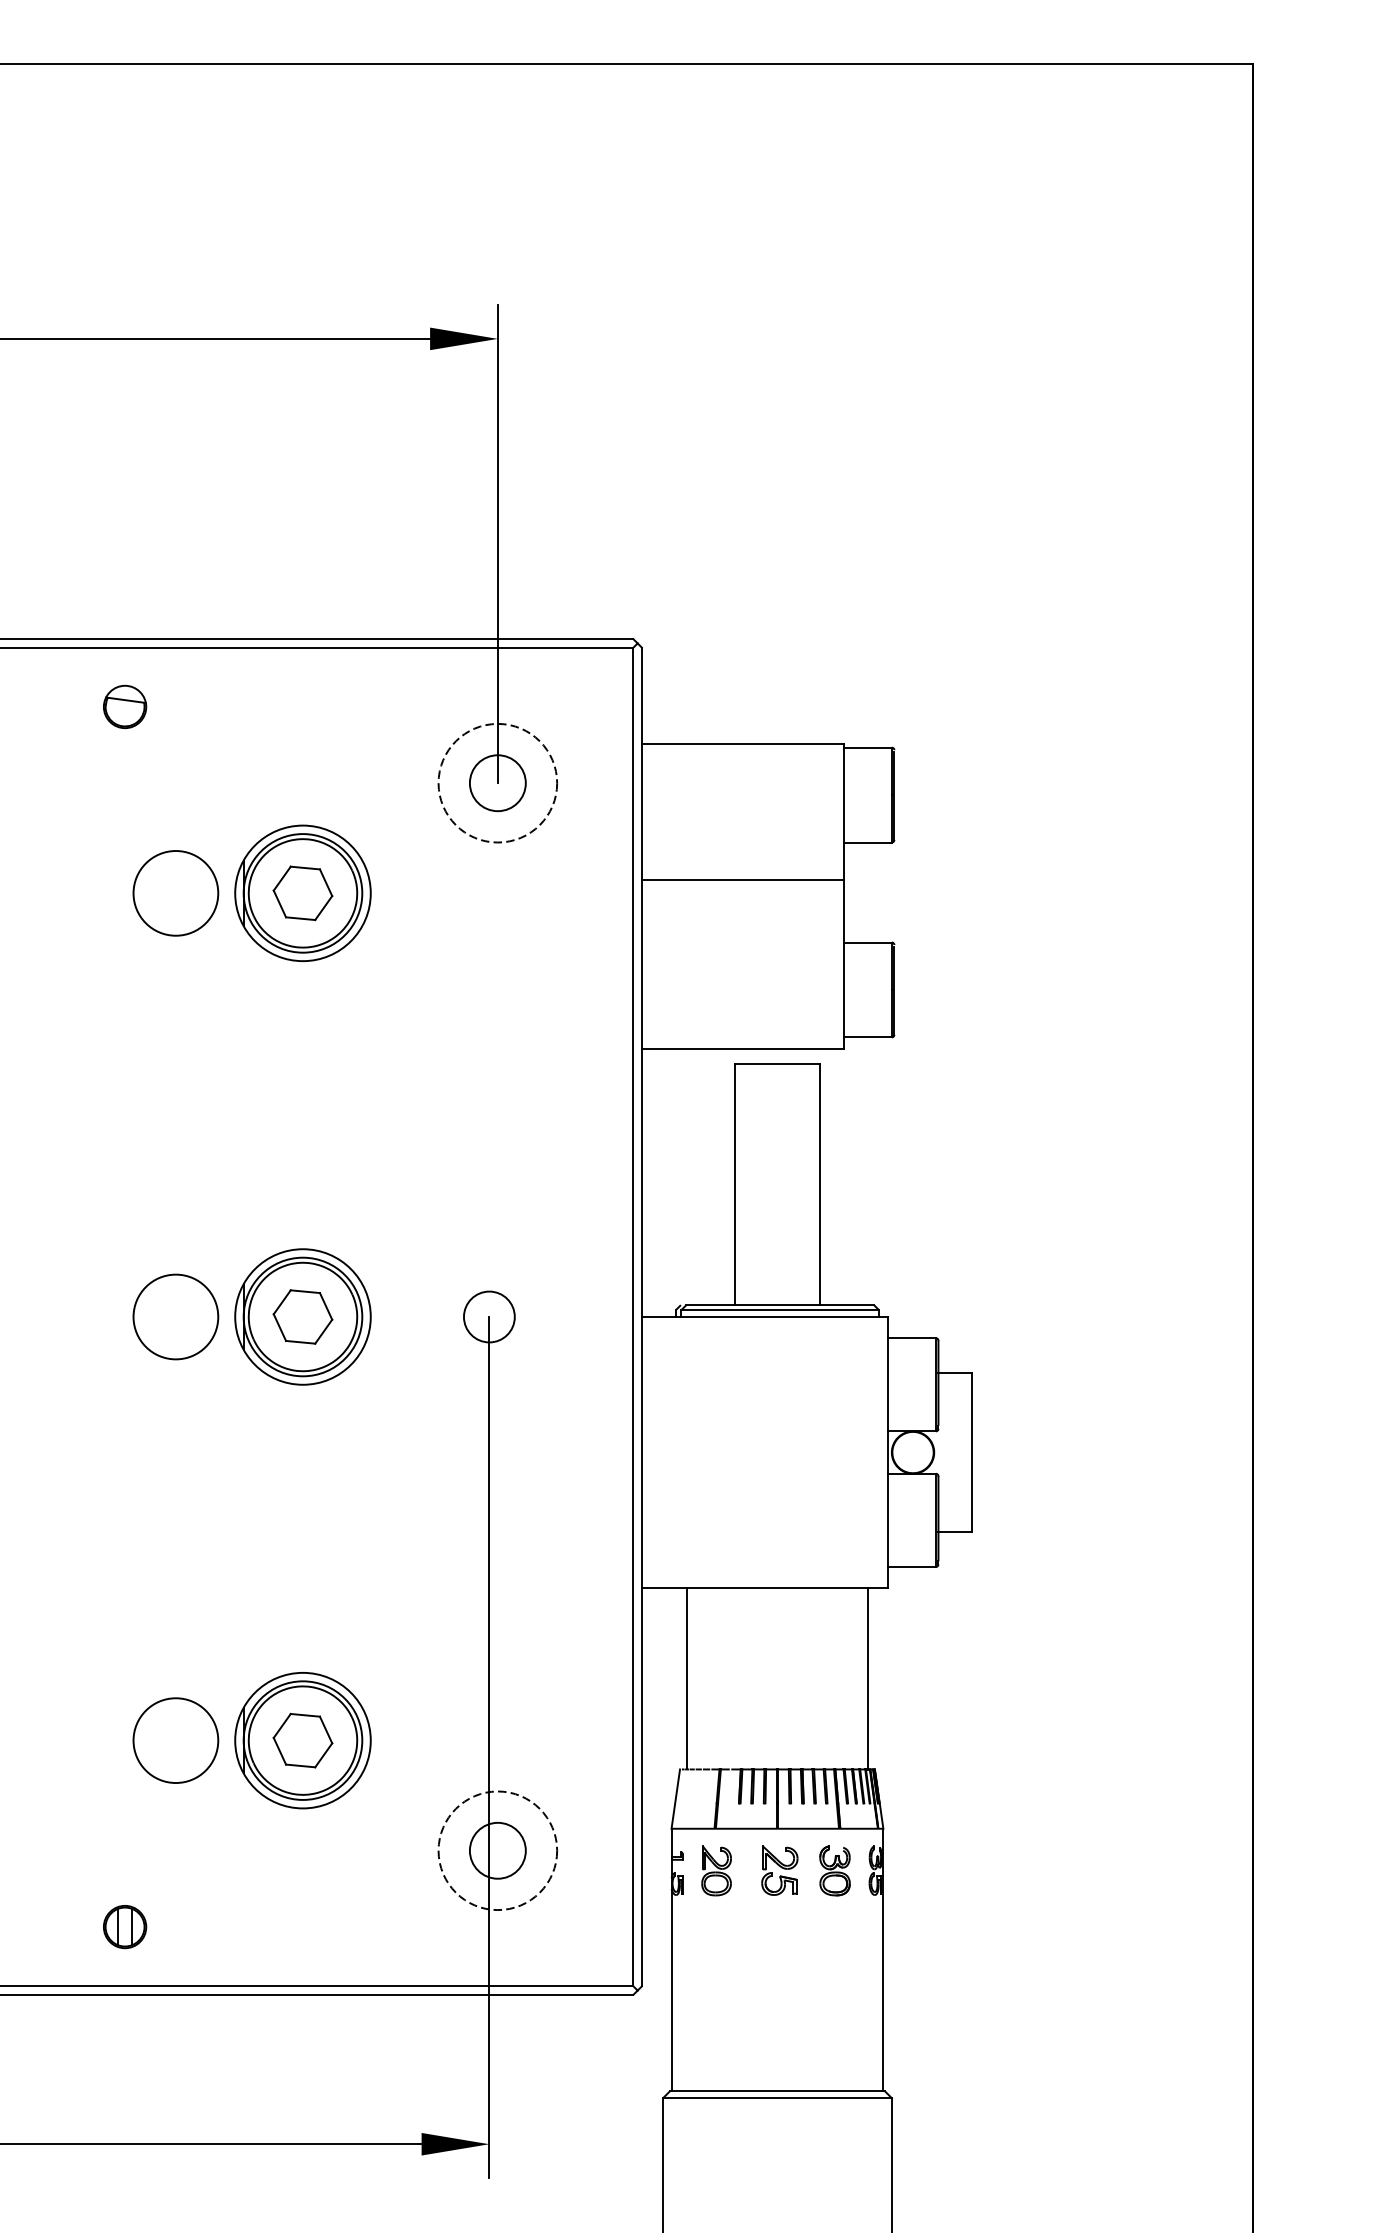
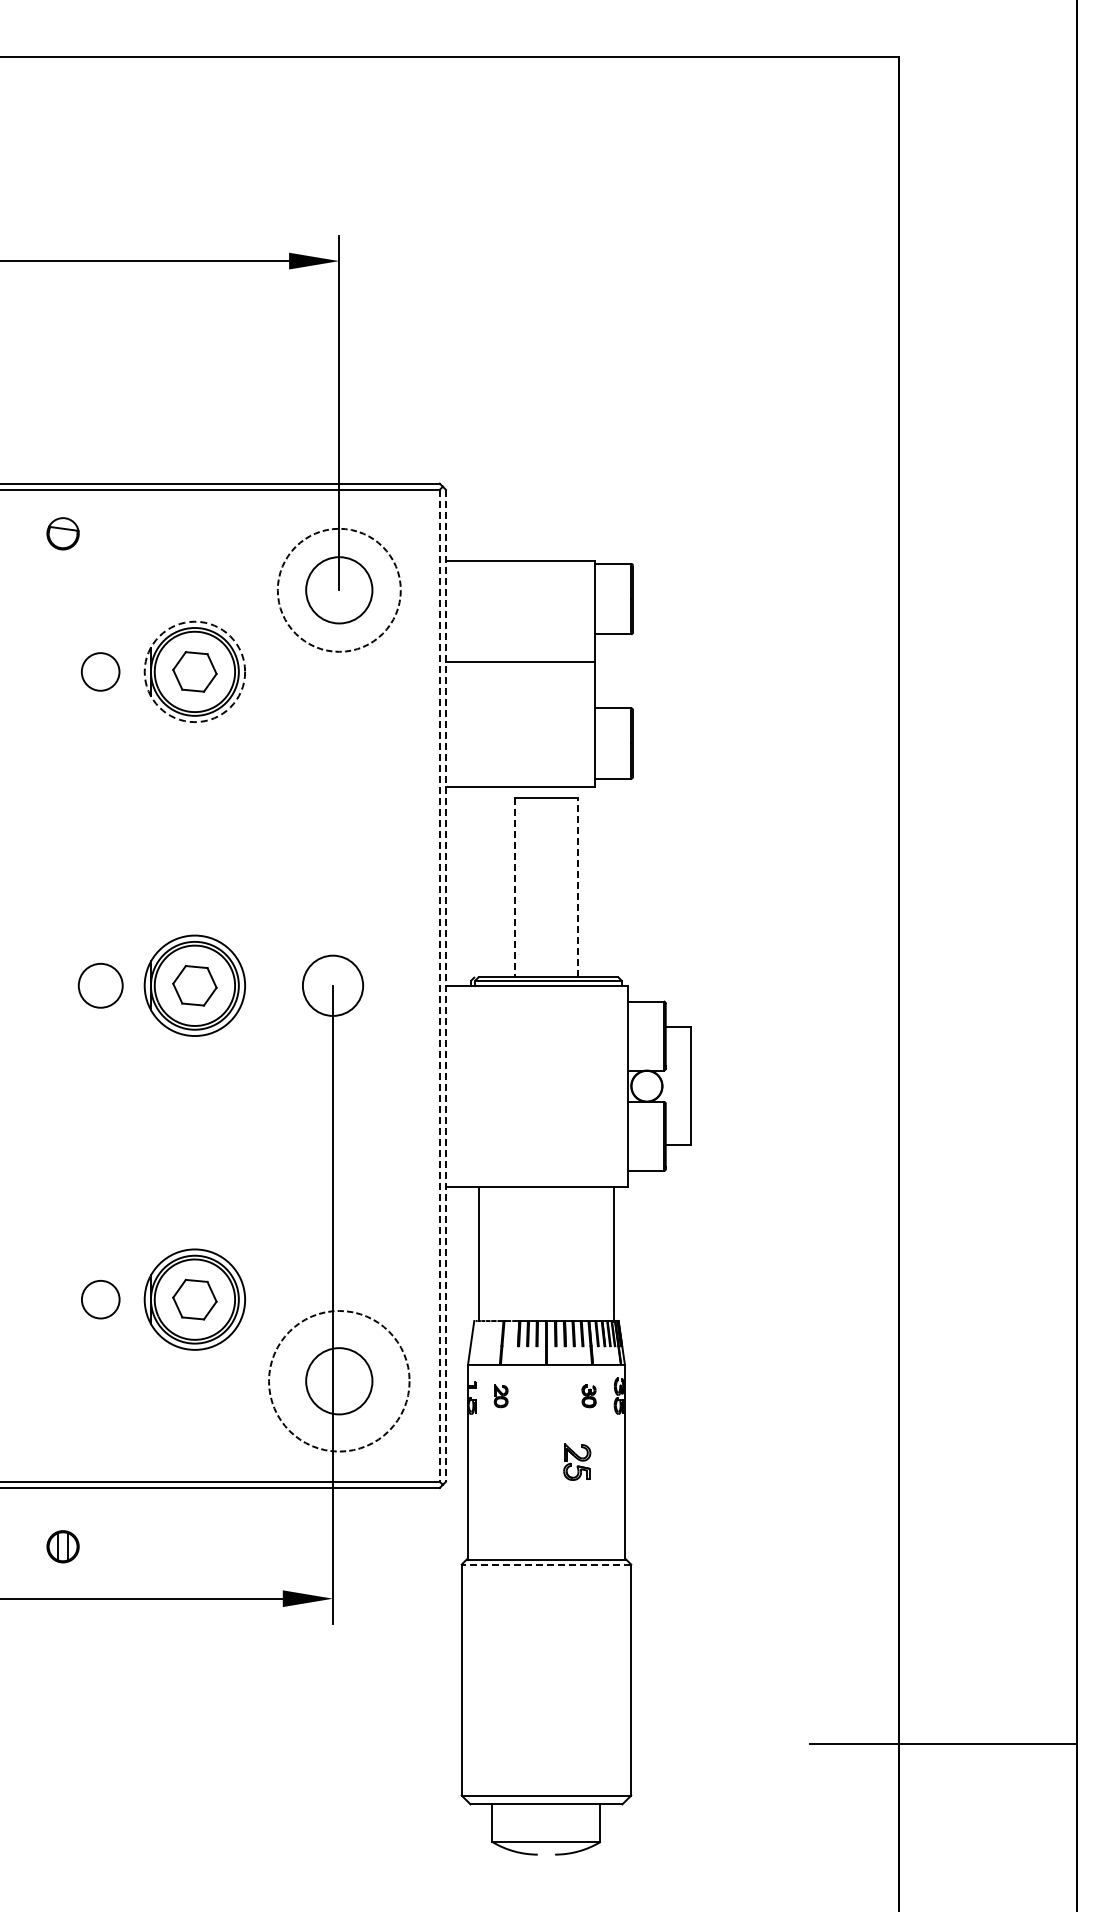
circle: (498, 783) -> (339, 590), size x1.4
circle: (498, 783) -> (339, 590), size x1.6
circle: (175, 892) -> (100, 671), size x0.6
circle: (302, 892) -> (194, 671), solid -> dashed
line: (819, 1184) -> (577, 887), solid -> dashed
line: (735, 1185) -> (515, 888), solid -> dashed
circle: (175, 1316) -> (100, 985), size x0.7
circle: (488, 1316) -> (332, 985), size x1.6
line: (633, 1316) -> (439, 985), solid -> dashed
line: (642, 1316) -> (446, 985), solid -> dashed
circle: (175, 1740) -> (100, 1299), size x0.6
circle: (498, 1849) -> (339, 1380), size x1.6
circle: (498, 1851) -> (339, 1381), size x1.6
part: (780, 1869) -> (577, 1461), moved
part: (715, 1871) -> (500, 1396), size x0.6
part: (834, 1871) -> (588, 1396), size x0.6
part: (124, 1926) -> (62, 1546), moved
line: (777, 2098) -> (546, 1564), solid -> dashed

